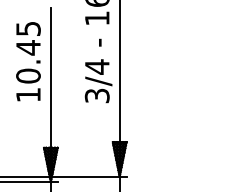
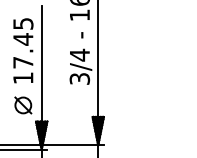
text: (28, 75) -> (23, 62), 10.45 -> 17.45
part: (28, 128) -> (23, 105), added

